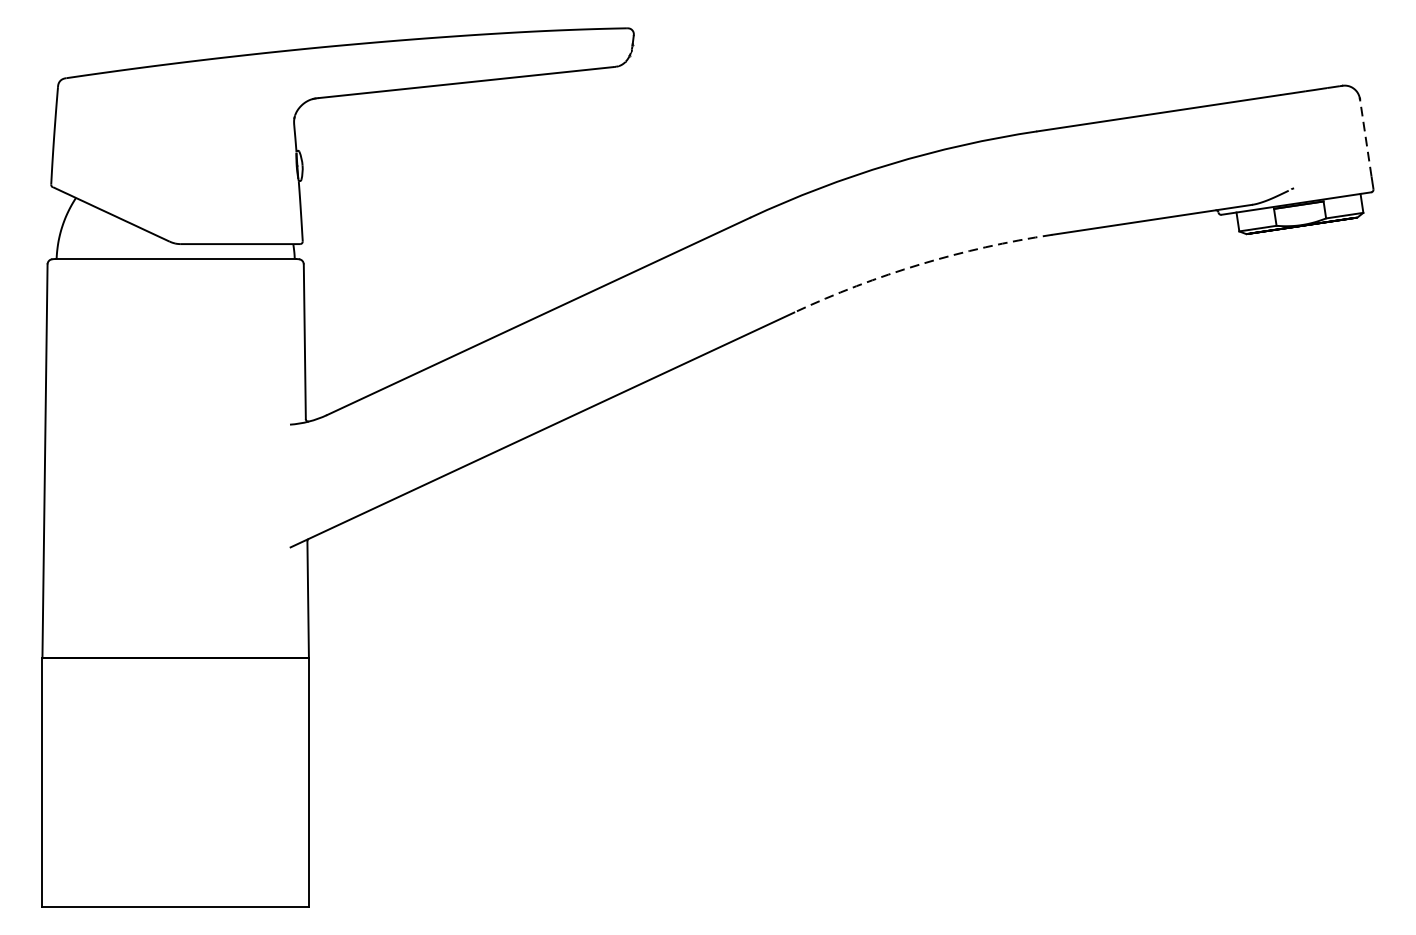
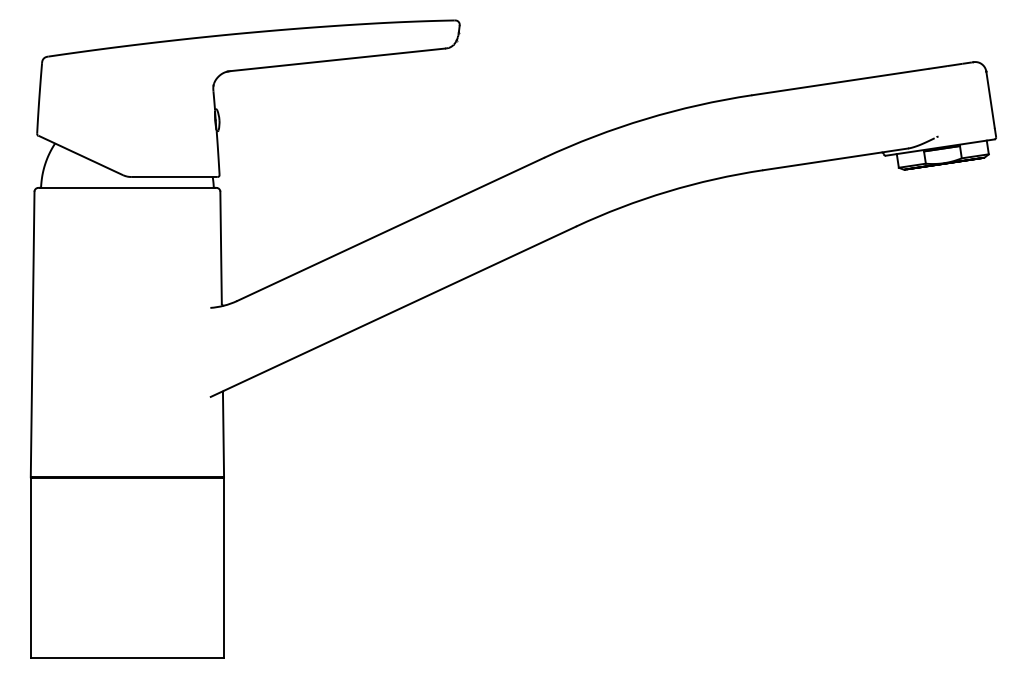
line: (1365, 137) -> (990, 99), dashed -> solid
arc: (920, 264) -> (667, 191), dashed -> solid

